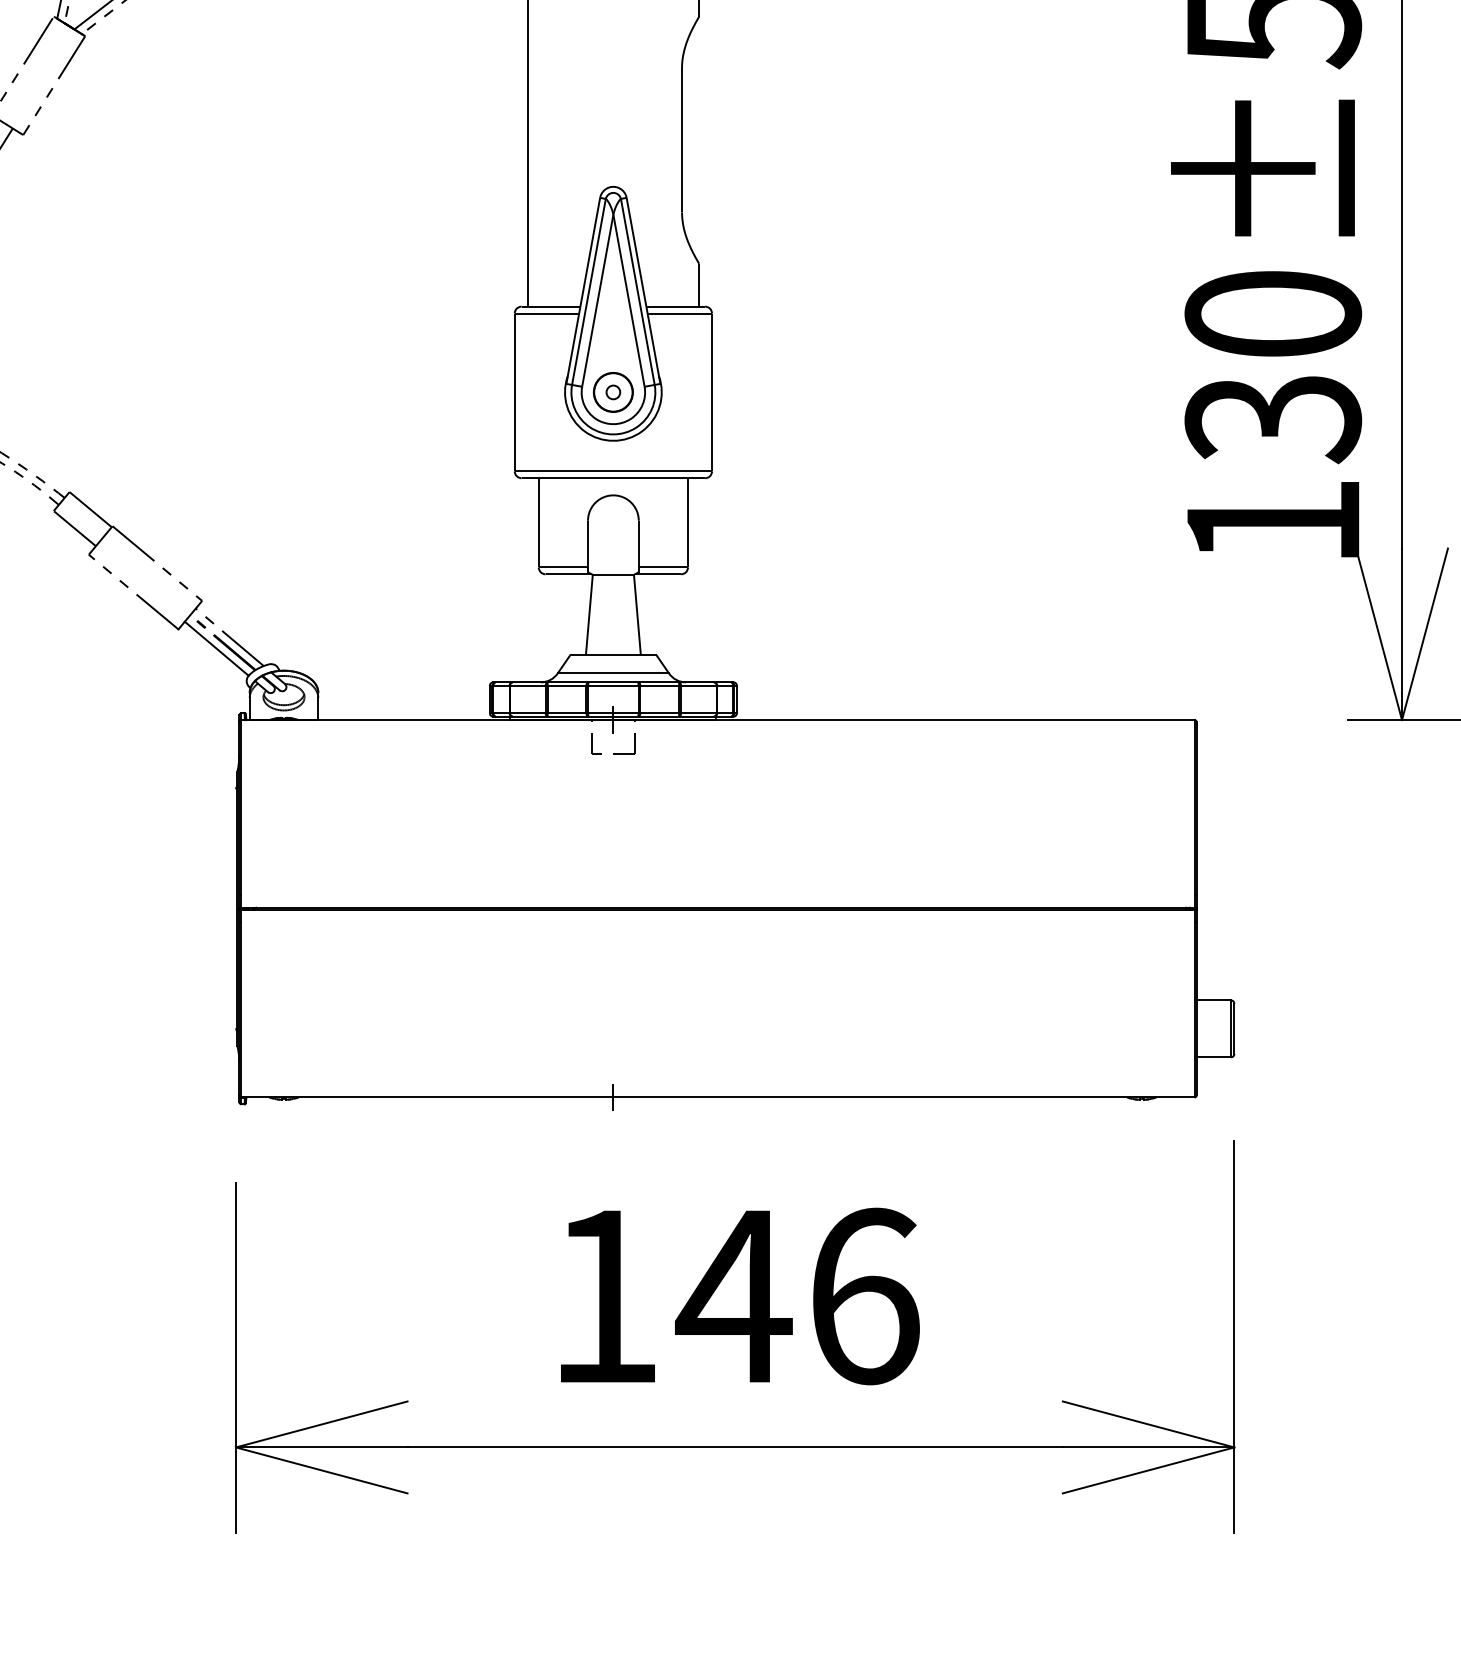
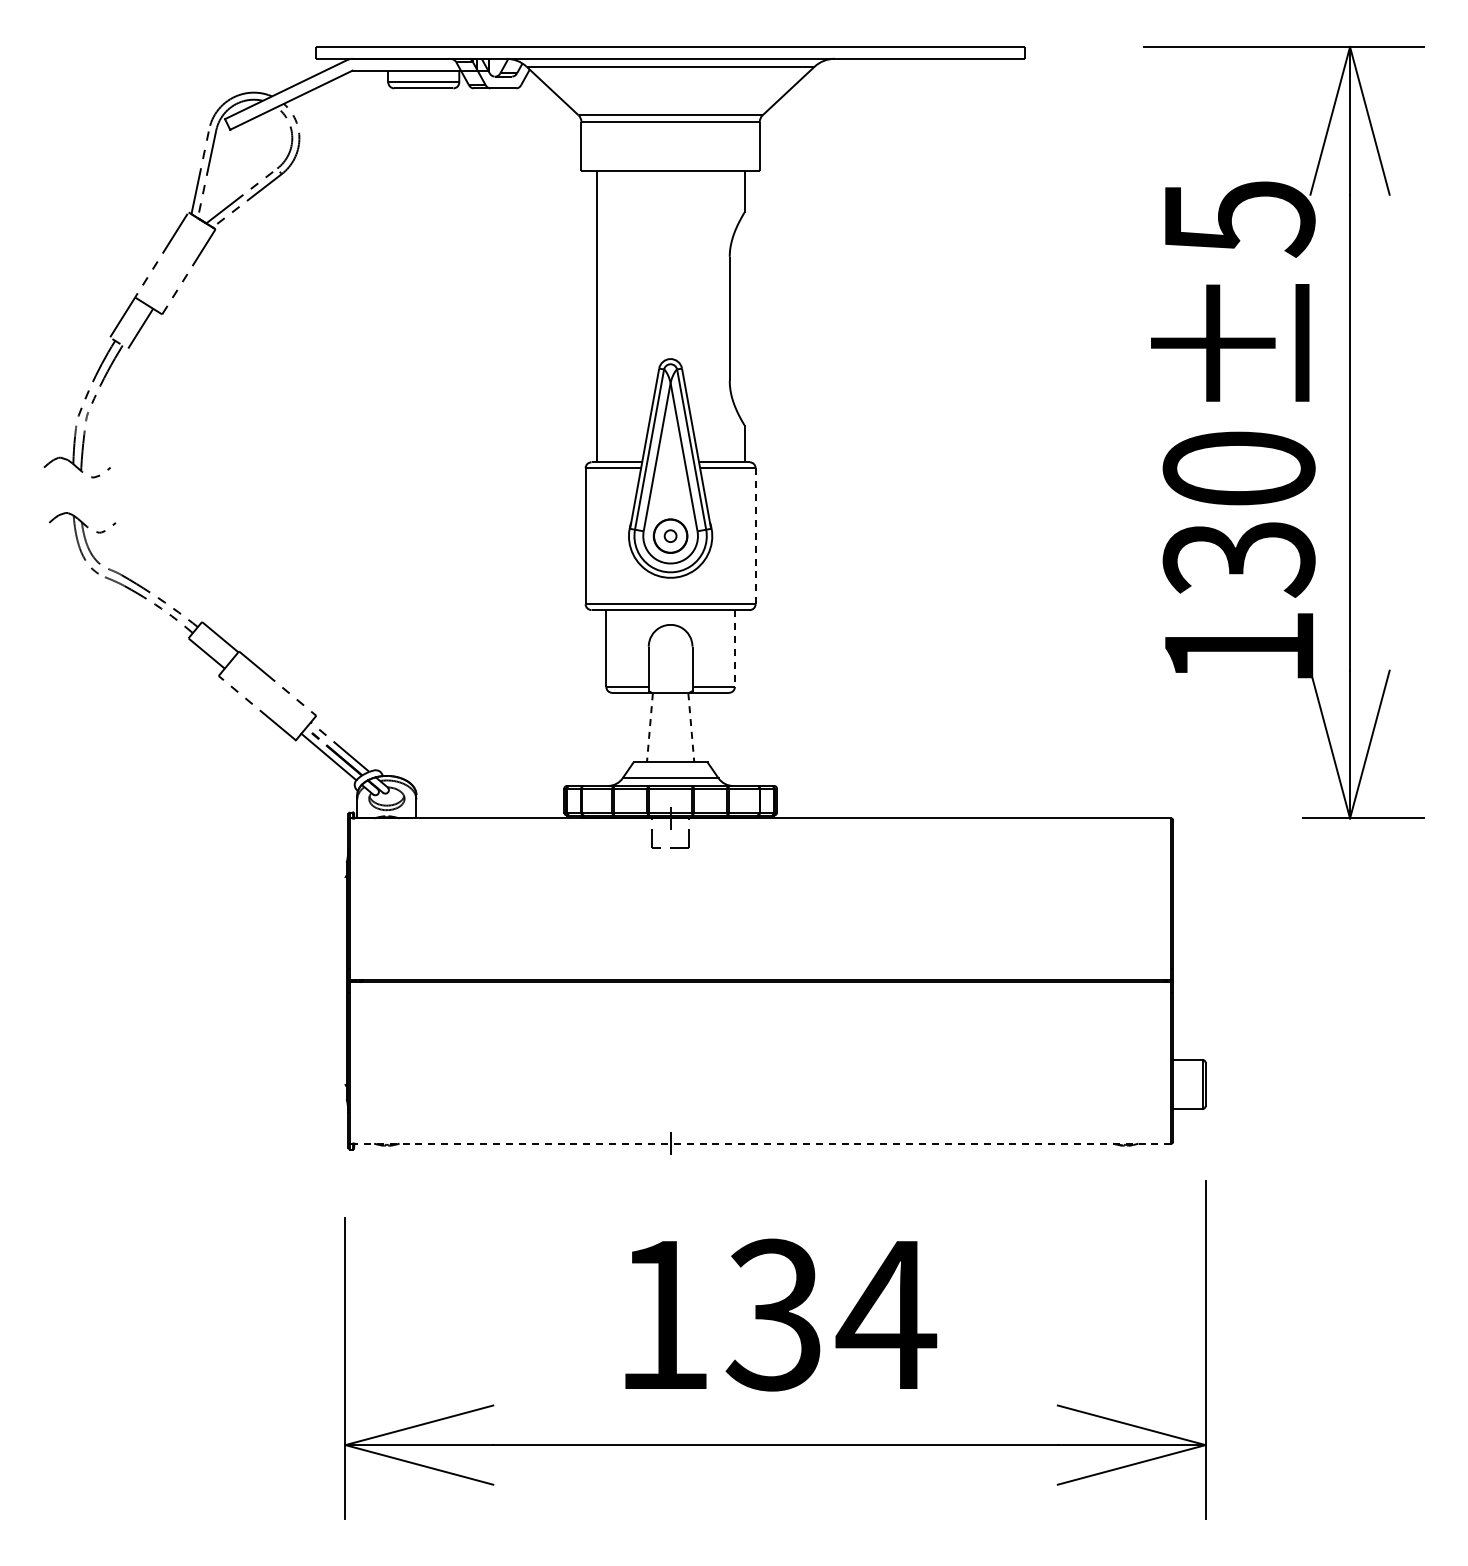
line: (711, 392) -> (755, 536), solid -> dashed
line: (687, 523) -> (734, 649), solid -> dashed
line: (588, 614) -> (649, 727), solid -> dashed
line: (637, 614) -> (691, 727), solid -> dashed
line: (717, 1097) -> (760, 1143), solid -> dashed
text: (798, 1295) -> (830, 1314), 146 -> 134

